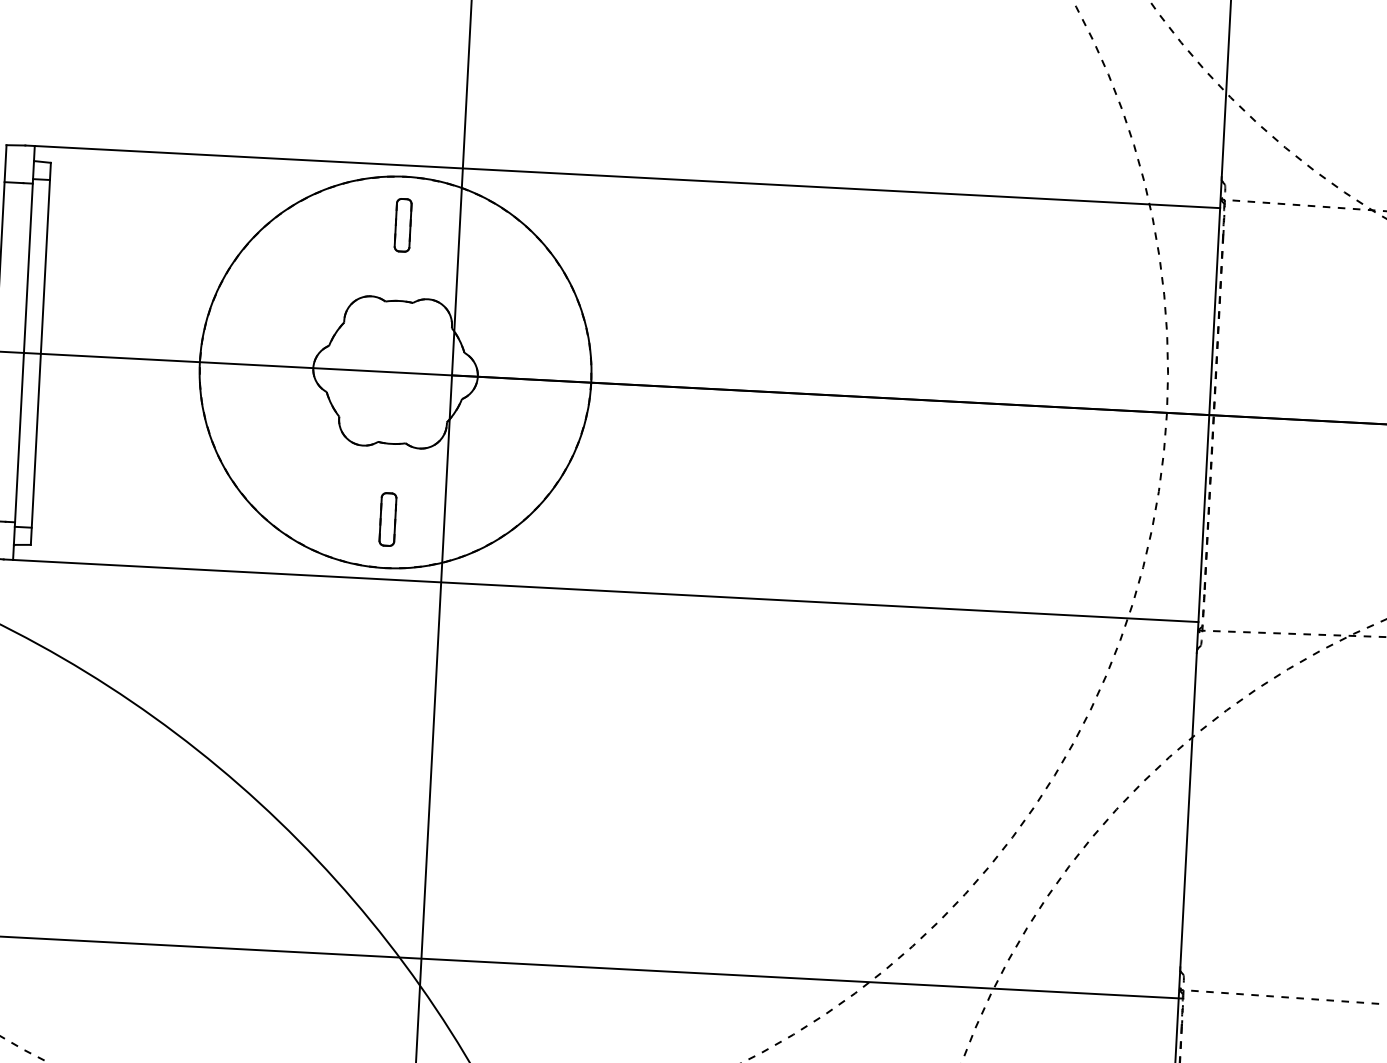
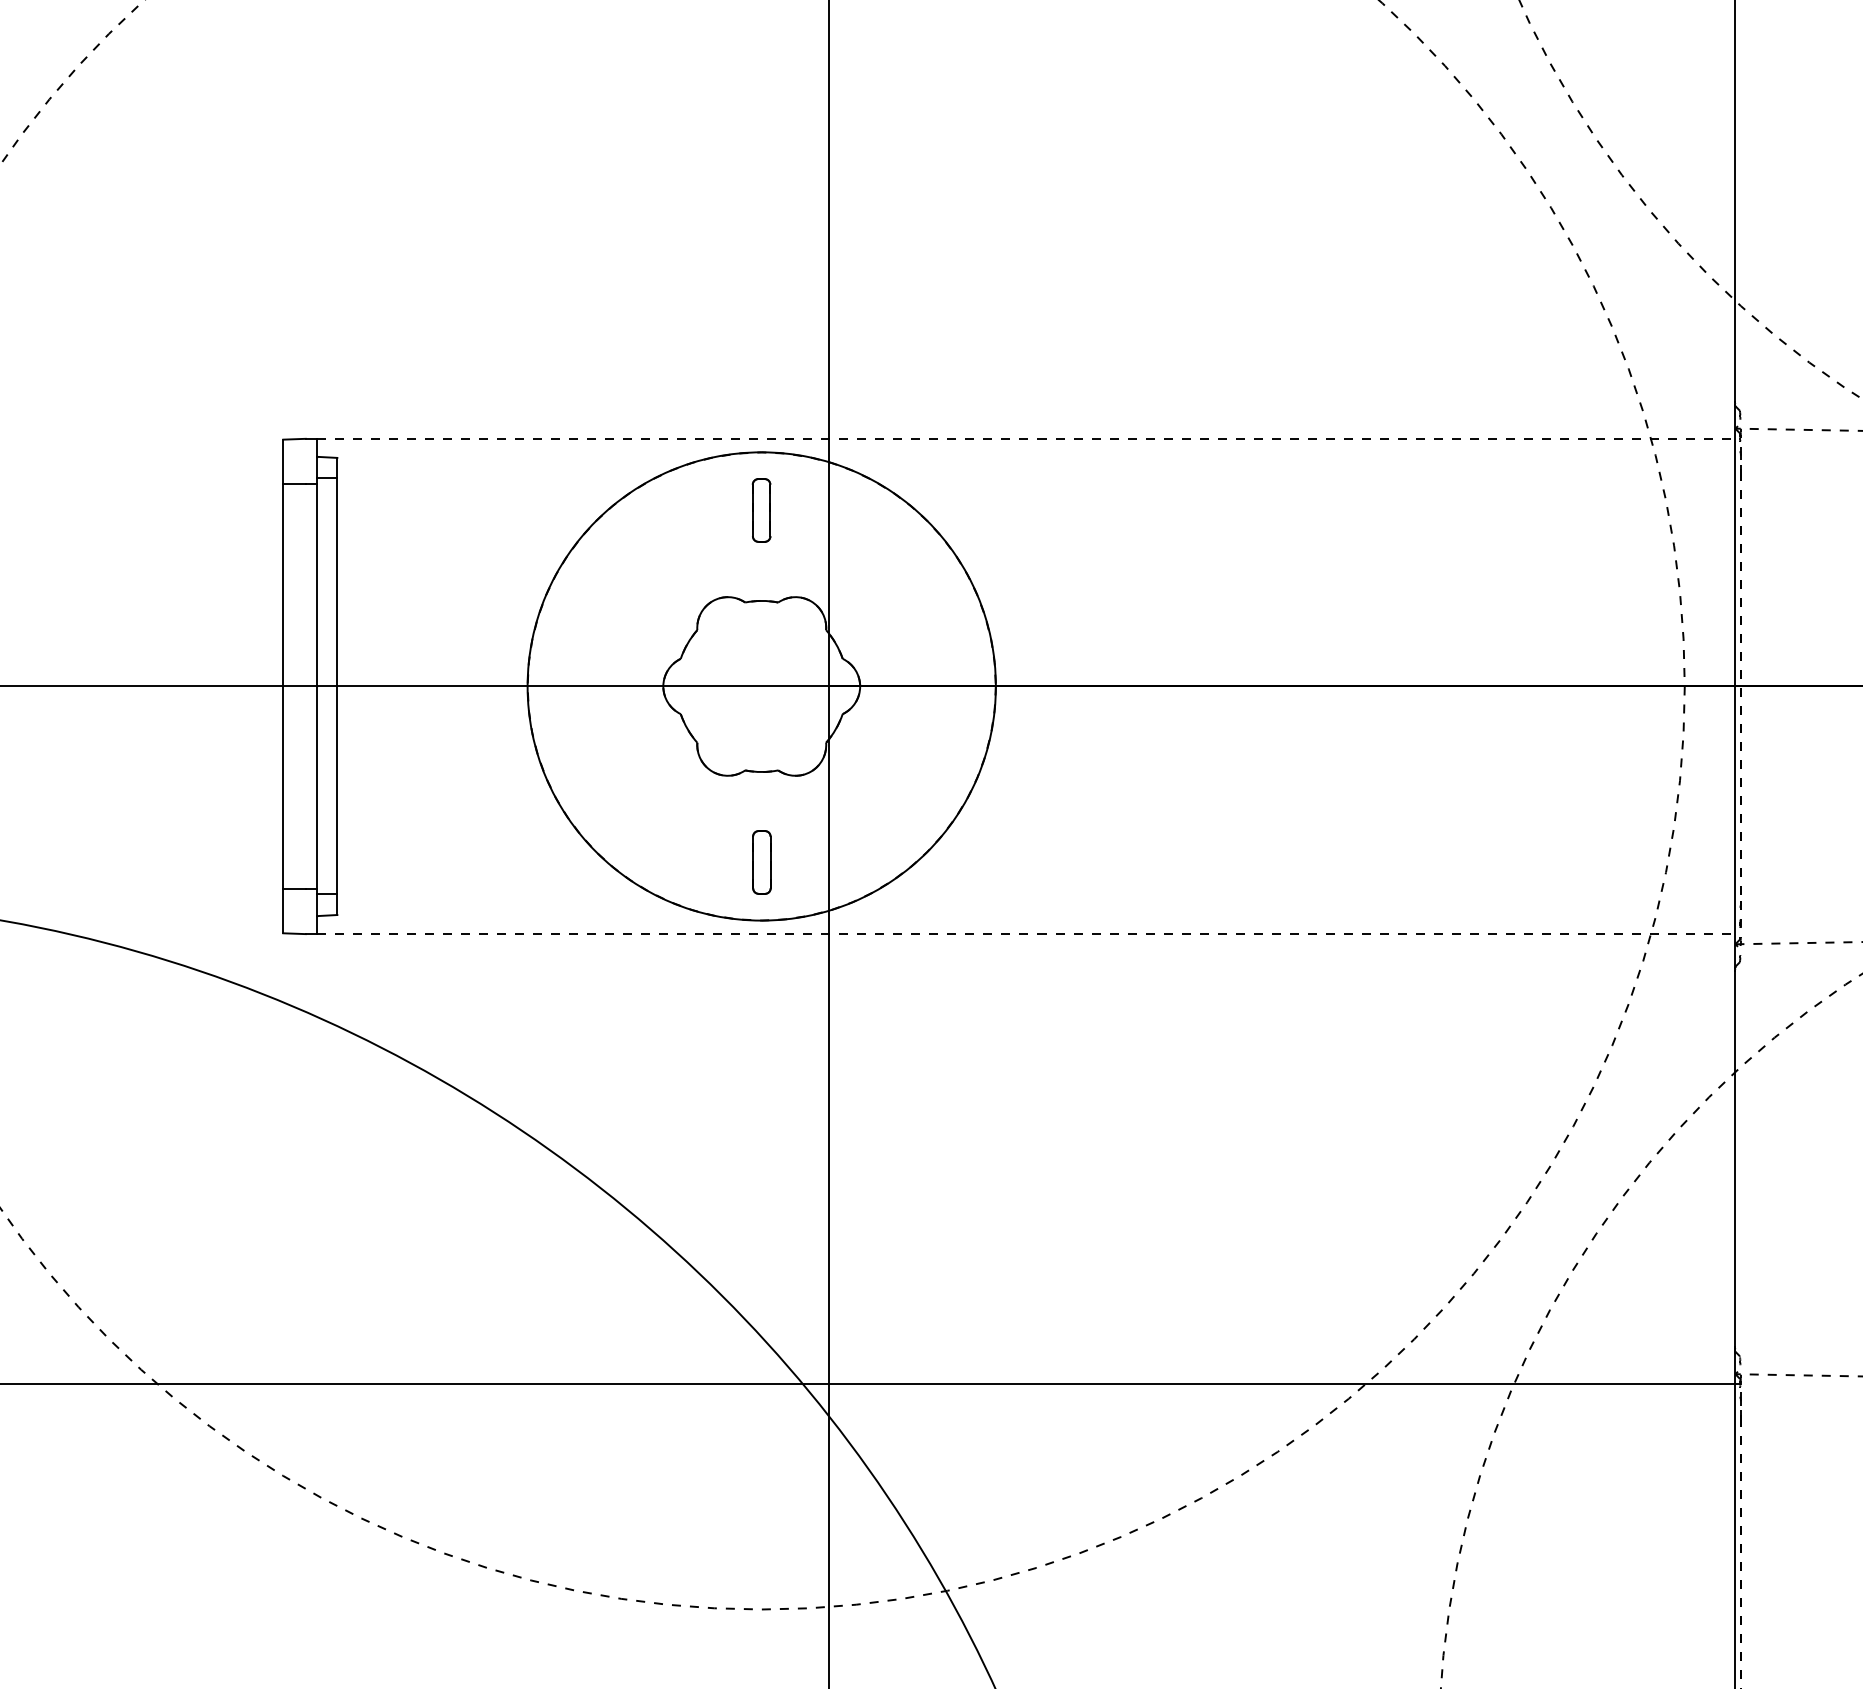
line: (627, 176) -> (1026, 438), solid -> dashed
line: (605, 591) -> (1026, 934), solid -> dashed

